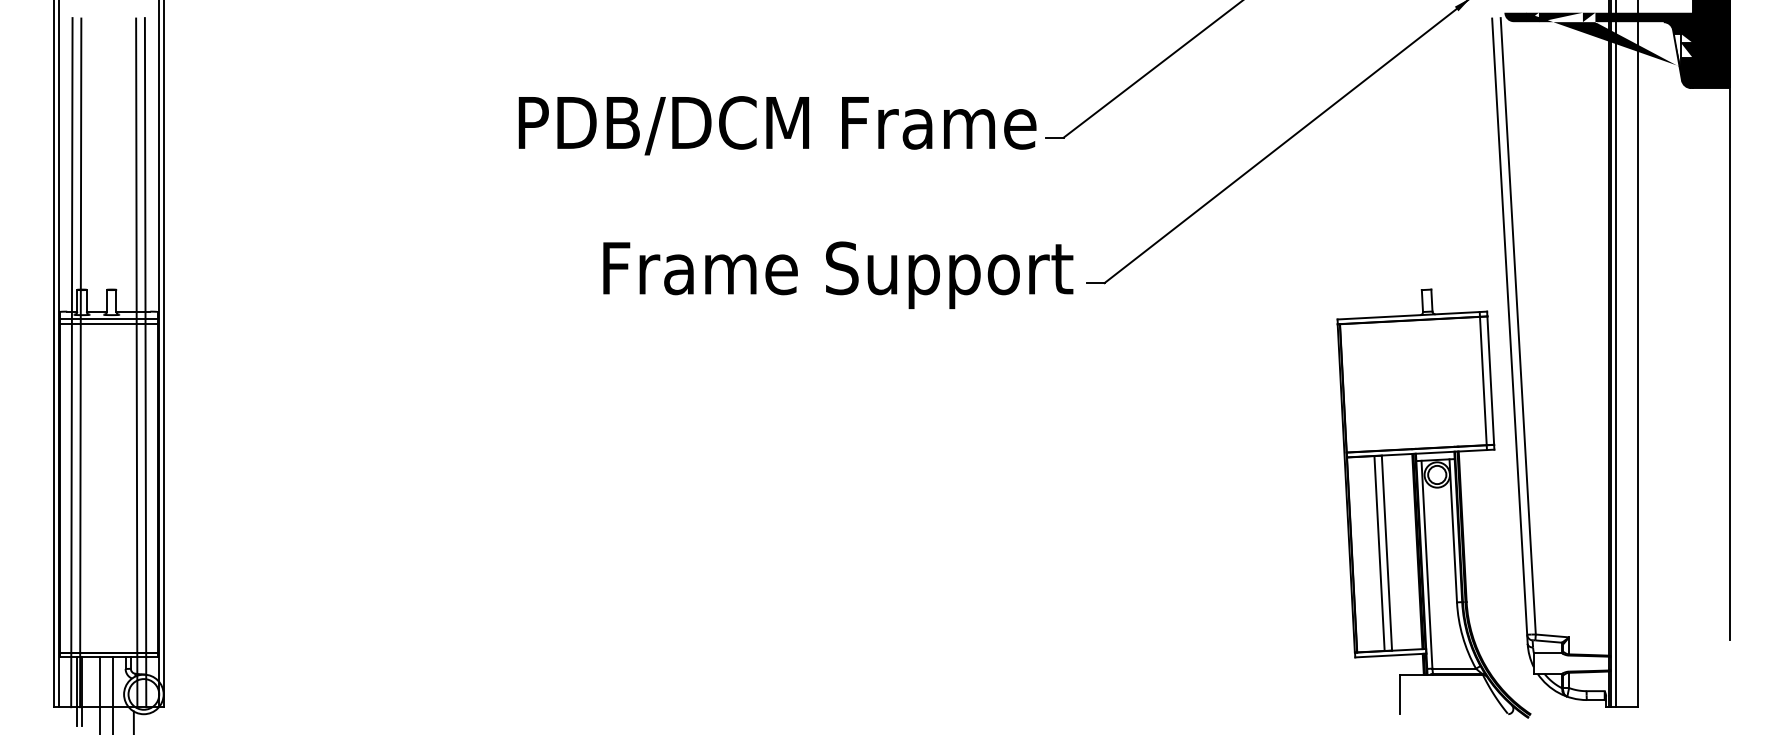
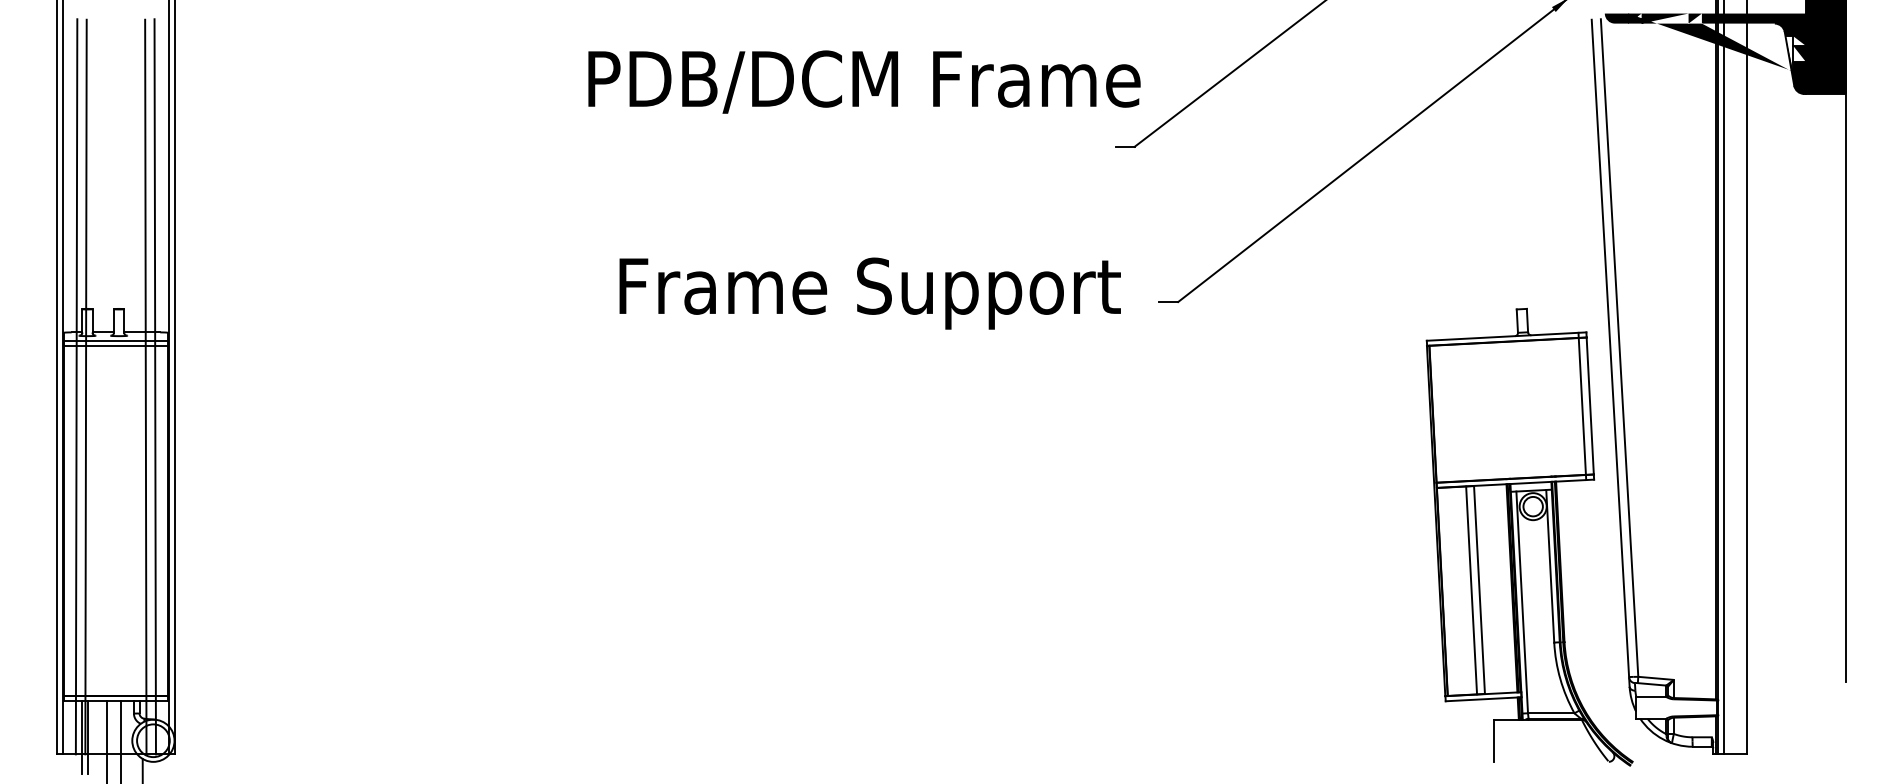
text: (777, 125) -> (864, 81), moved
text: (837, 275) -> (869, 293), moved

